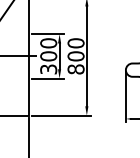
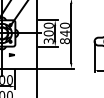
text: (75, 56) -> (64, 33), 800 -> 840

